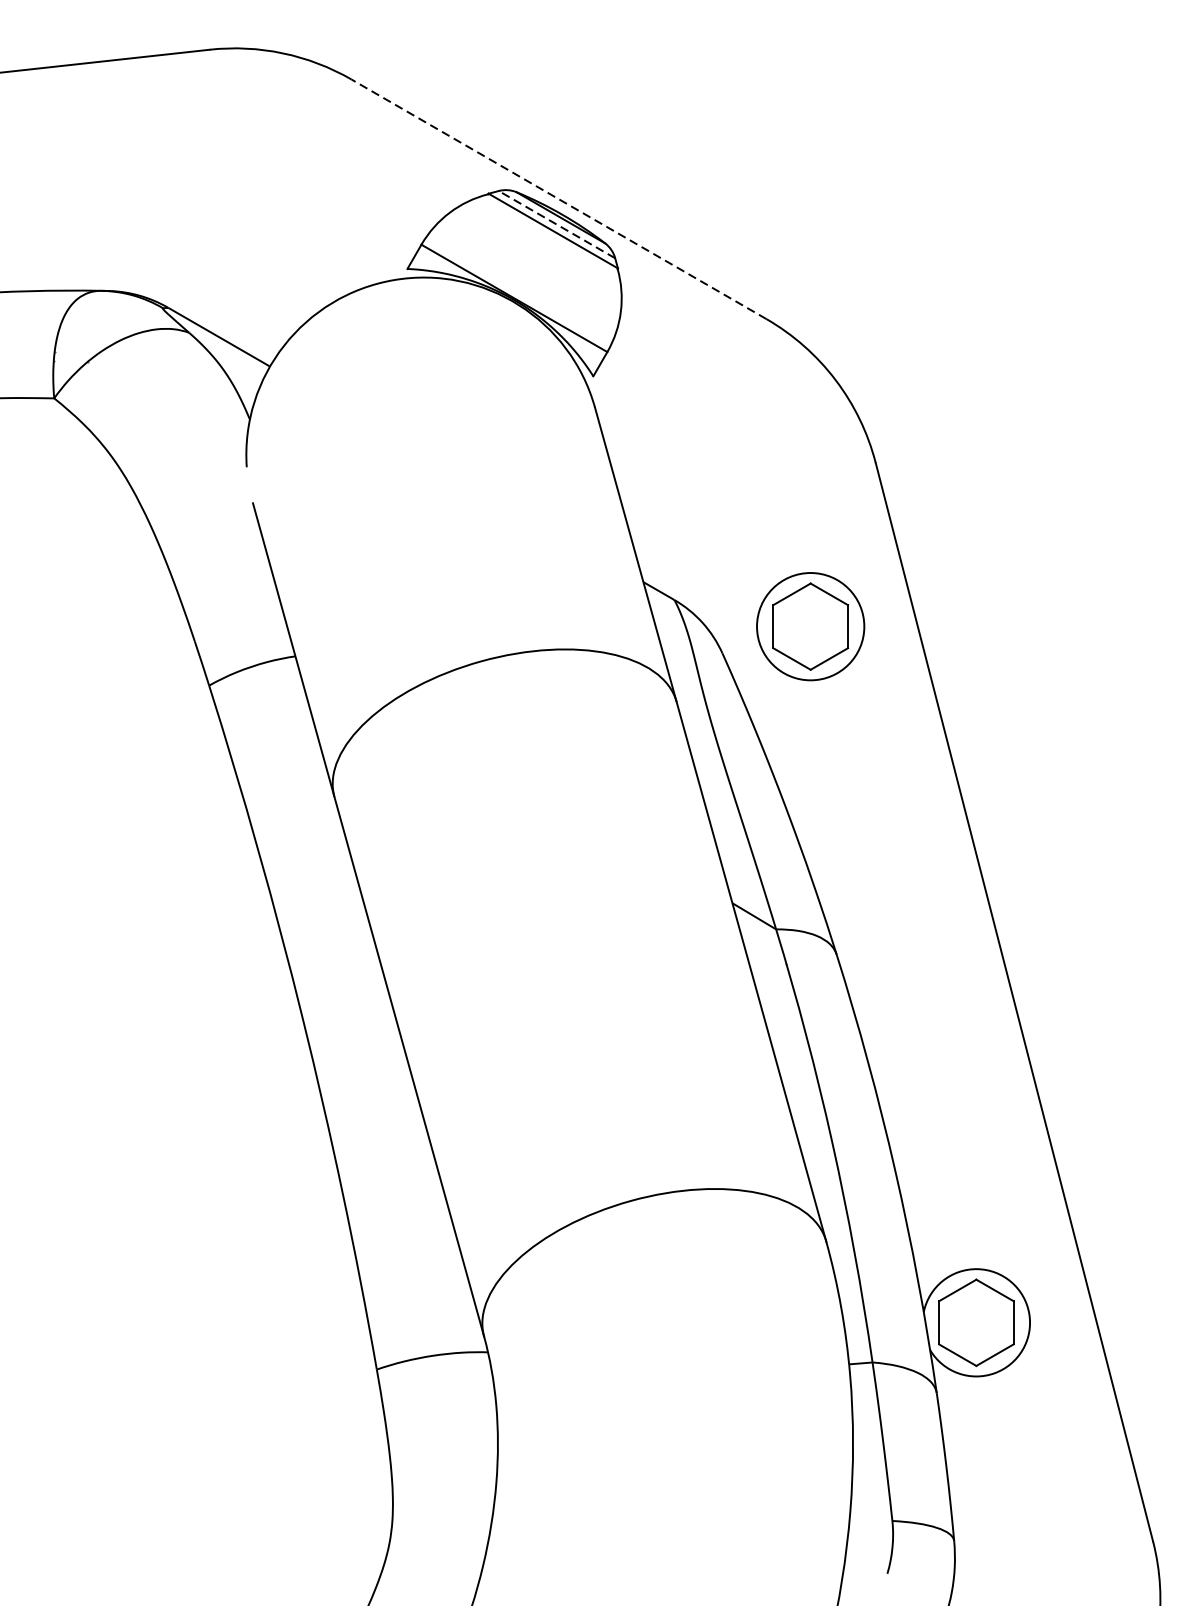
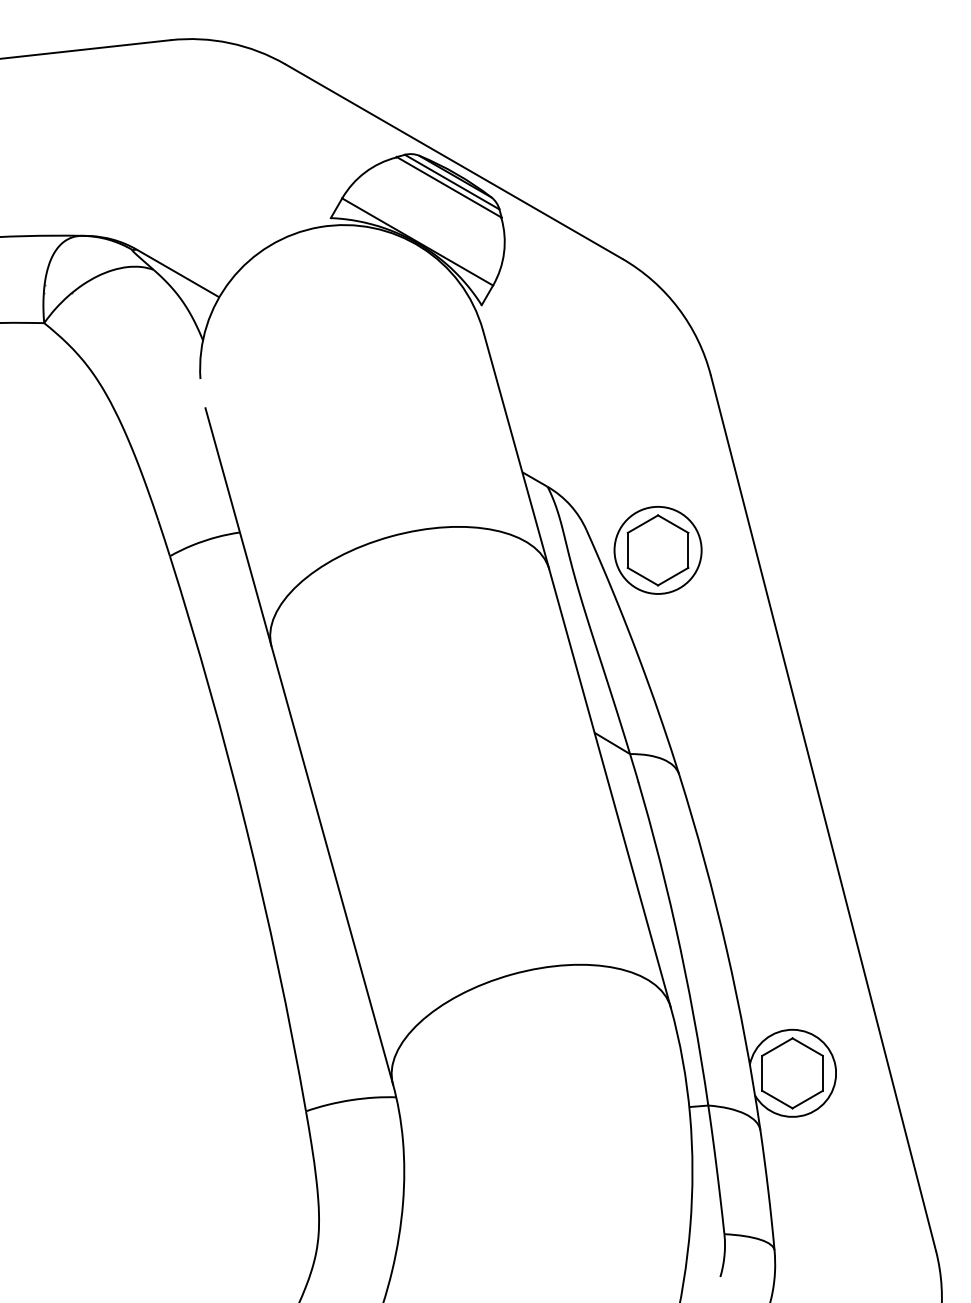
line: (558, 199) -> (453, 161), dashed -> solid
line: (557, 225) -> (452, 182), dashed -> solid
part: (809, 626) -> (657, 550), moved

